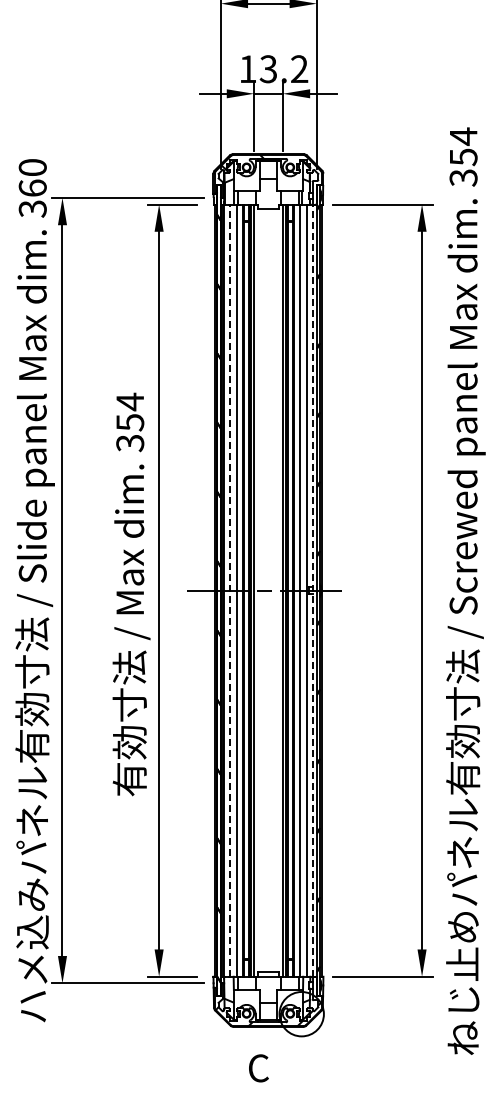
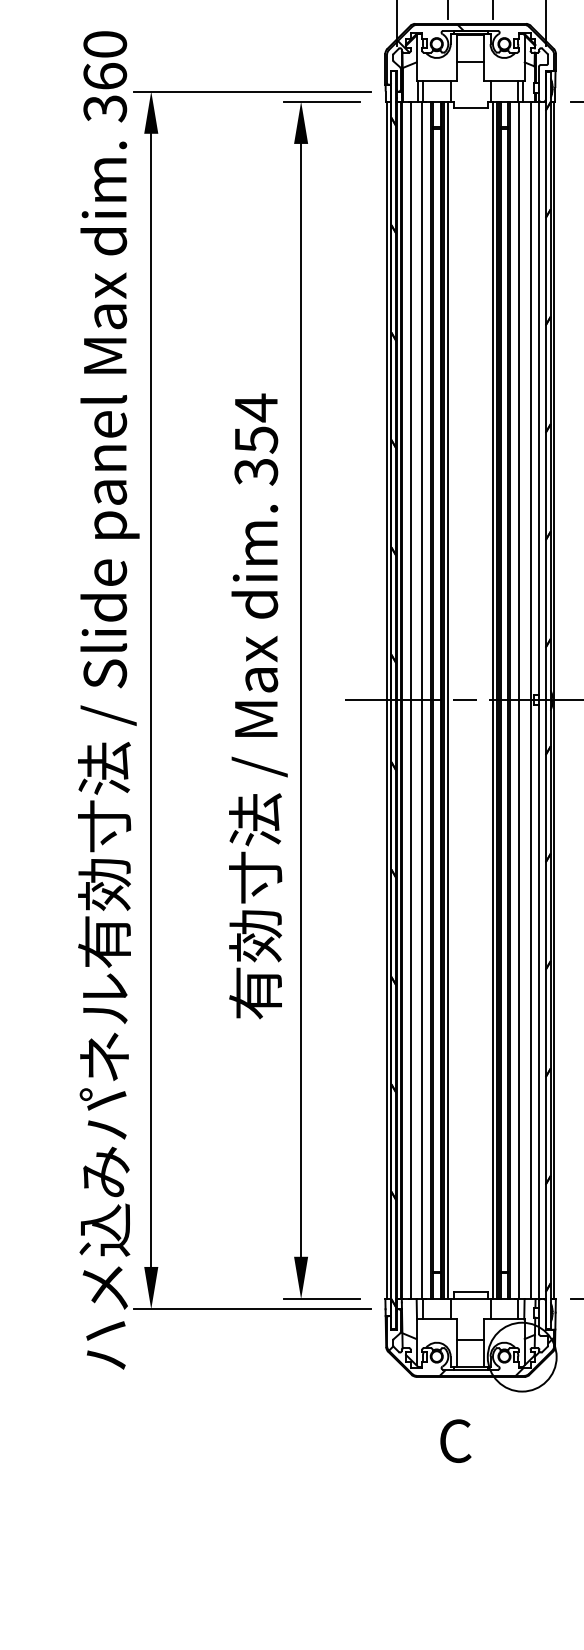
line: (229, 590) -> (410, 700), dashed -> solid
line: (312, 590) -> (538, 700), dashed -> solid

